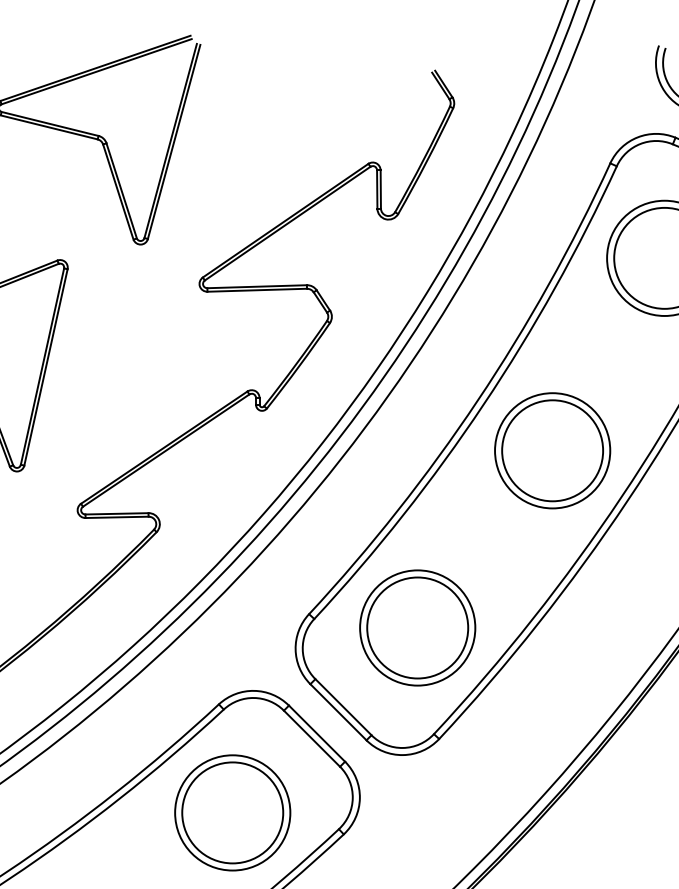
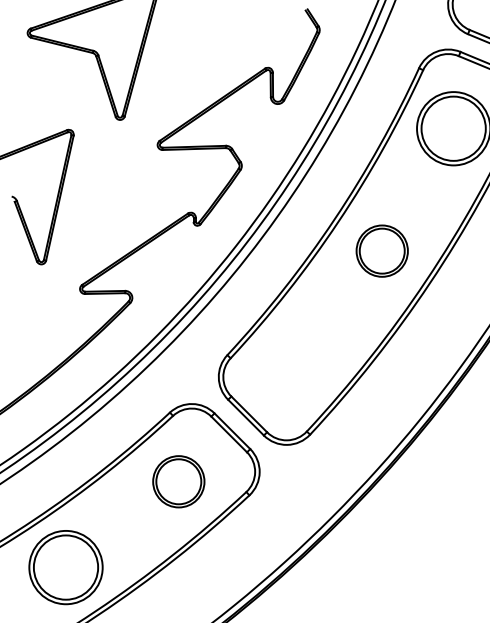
part: (551, 449) -> (381, 250), size x0.7
part: (417, 627) -> (296, 363), removed
part: (232, 812) -> (178, 481), size x0.7

